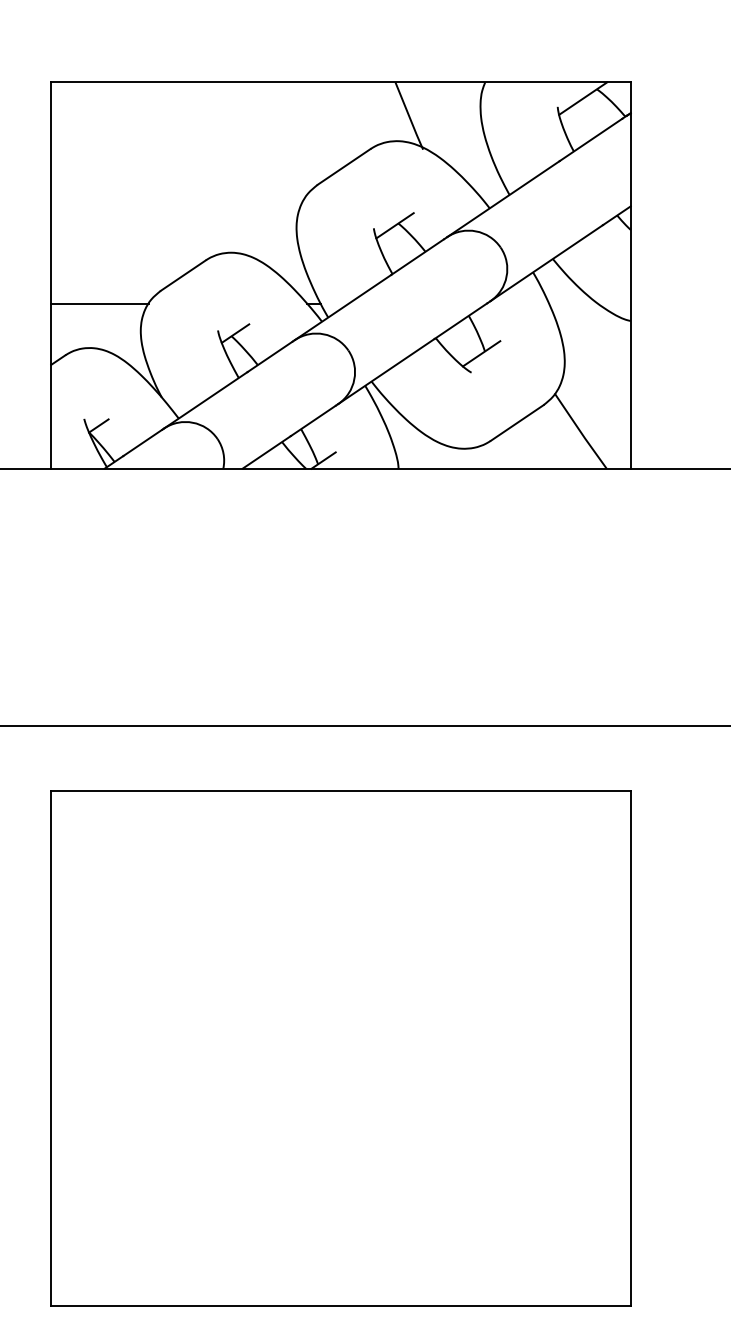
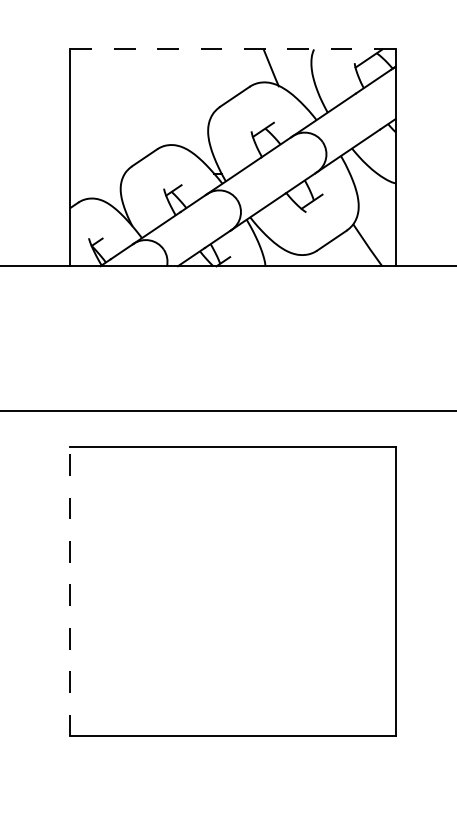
line: (341, 82) -> (233, 49), solid -> dashed
line: (99, 303) -> (97, 173), removed
line: (51, 1048) -> (70, 591), solid -> dashed

